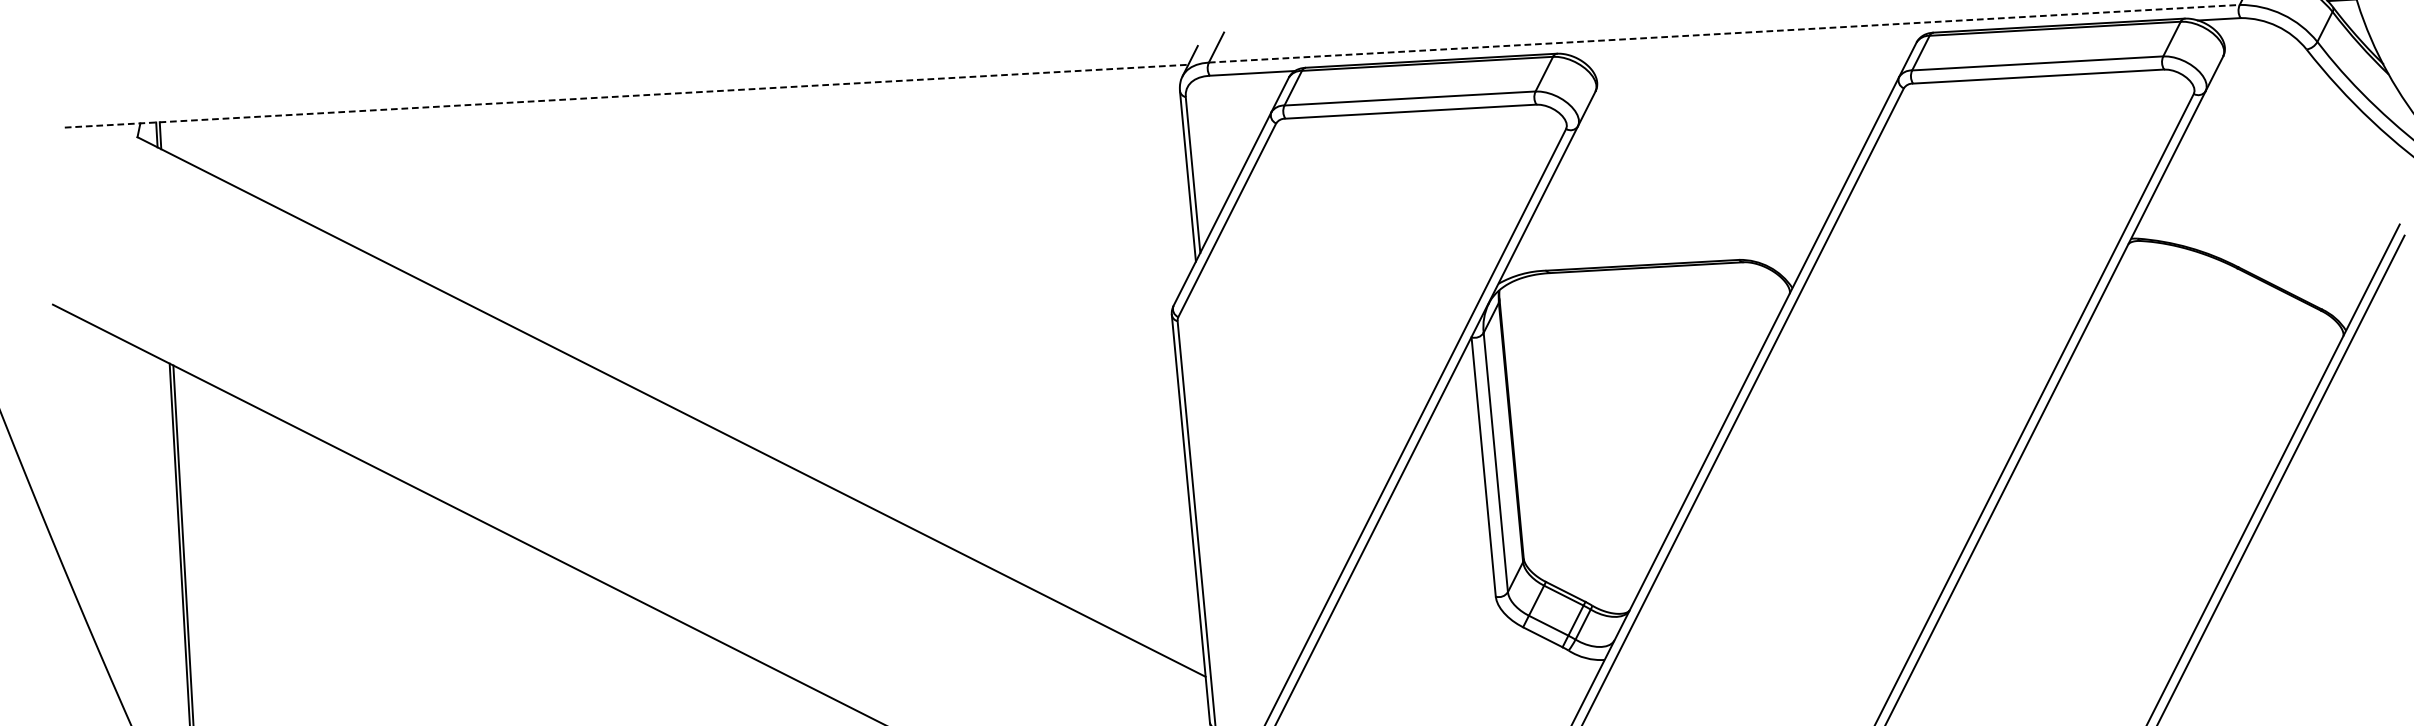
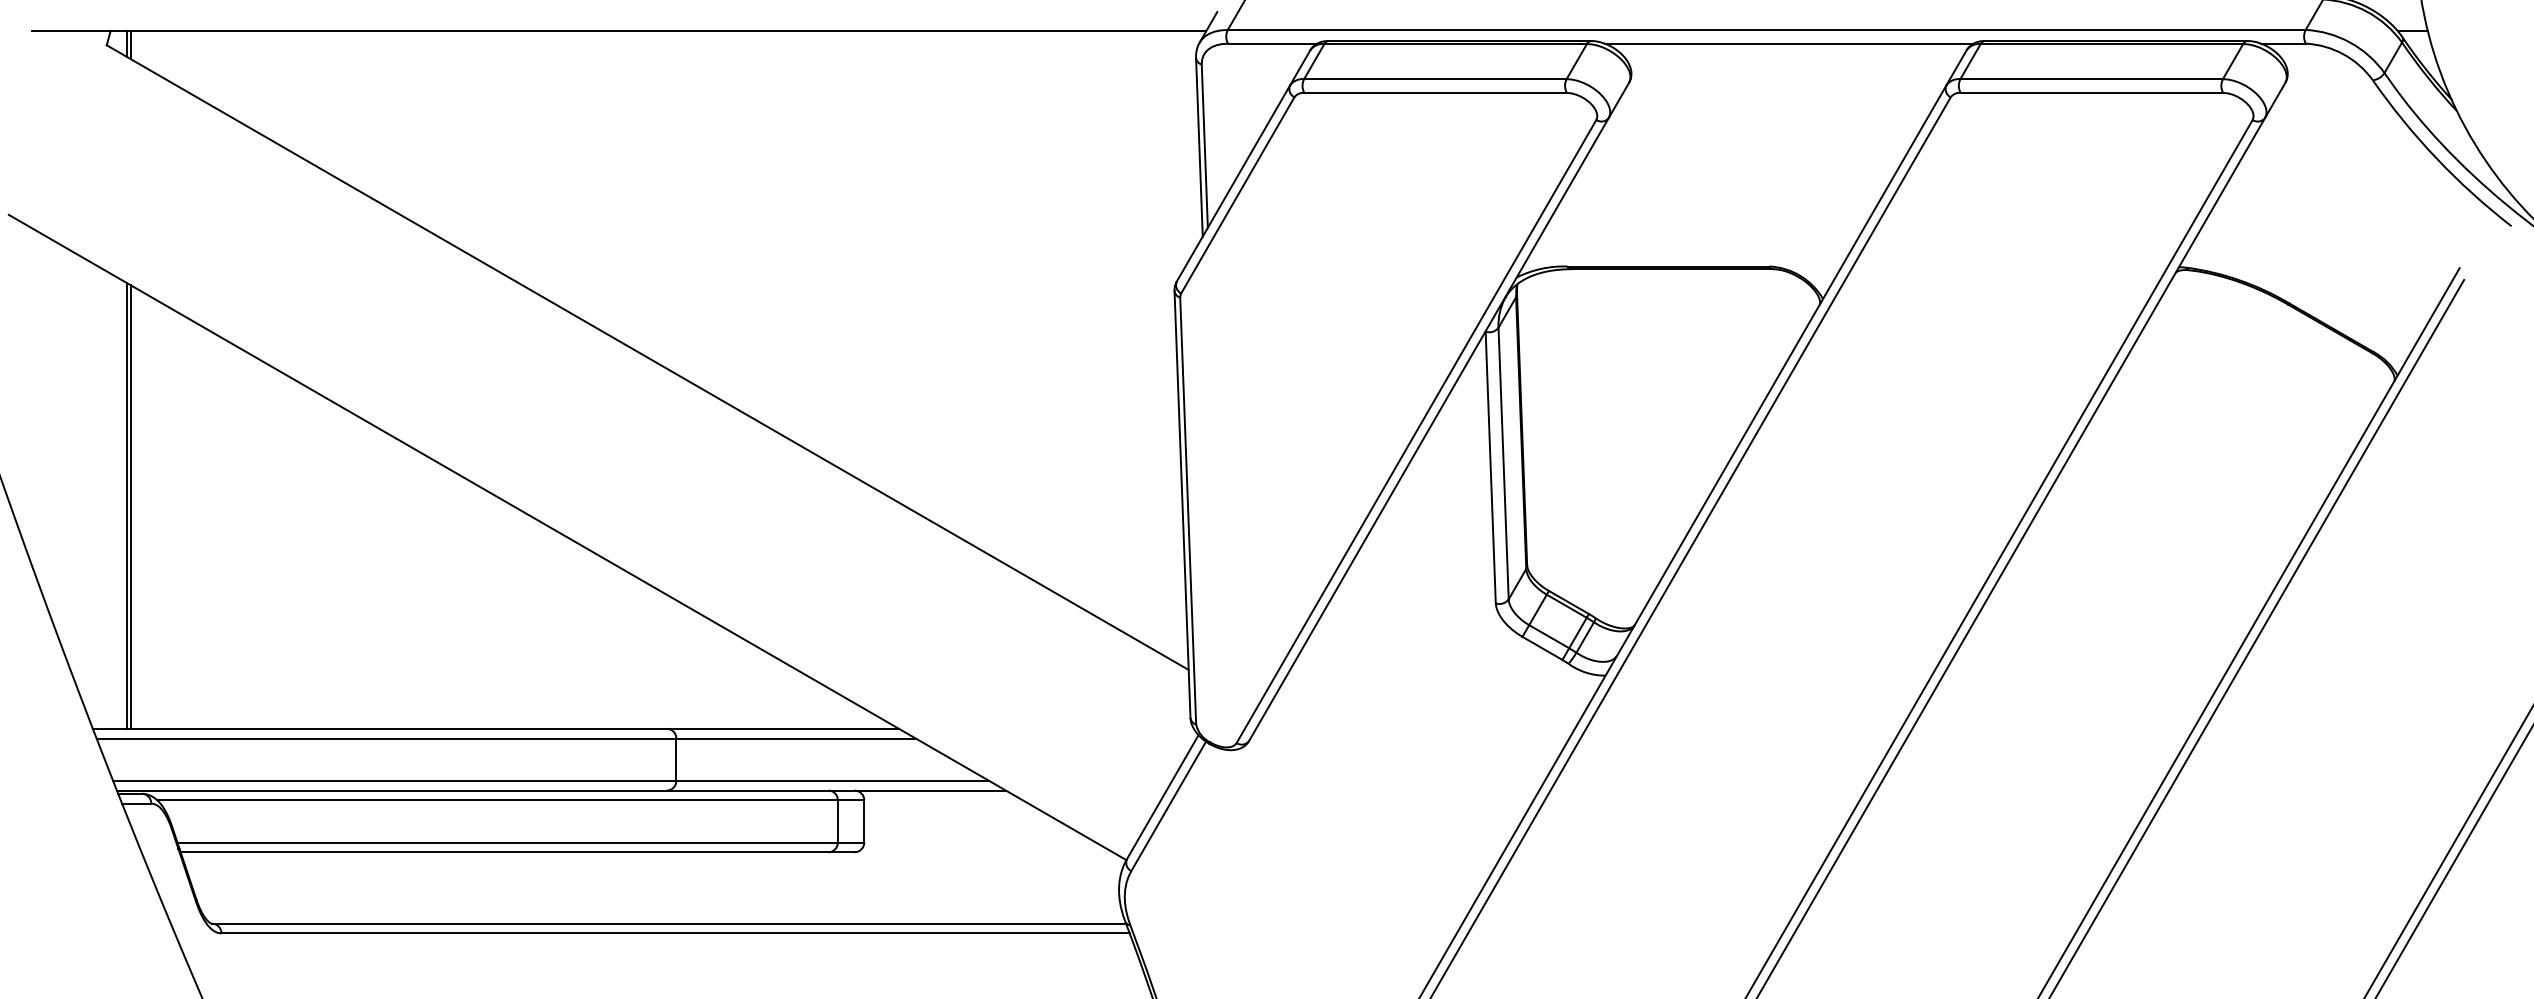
line: (1724, 33) -> (1766, 29), dashed -> solid
line: (1745, 45) -> (1788, 43), added
line: (627, 96) -> (619, 31), dashed -> solid

